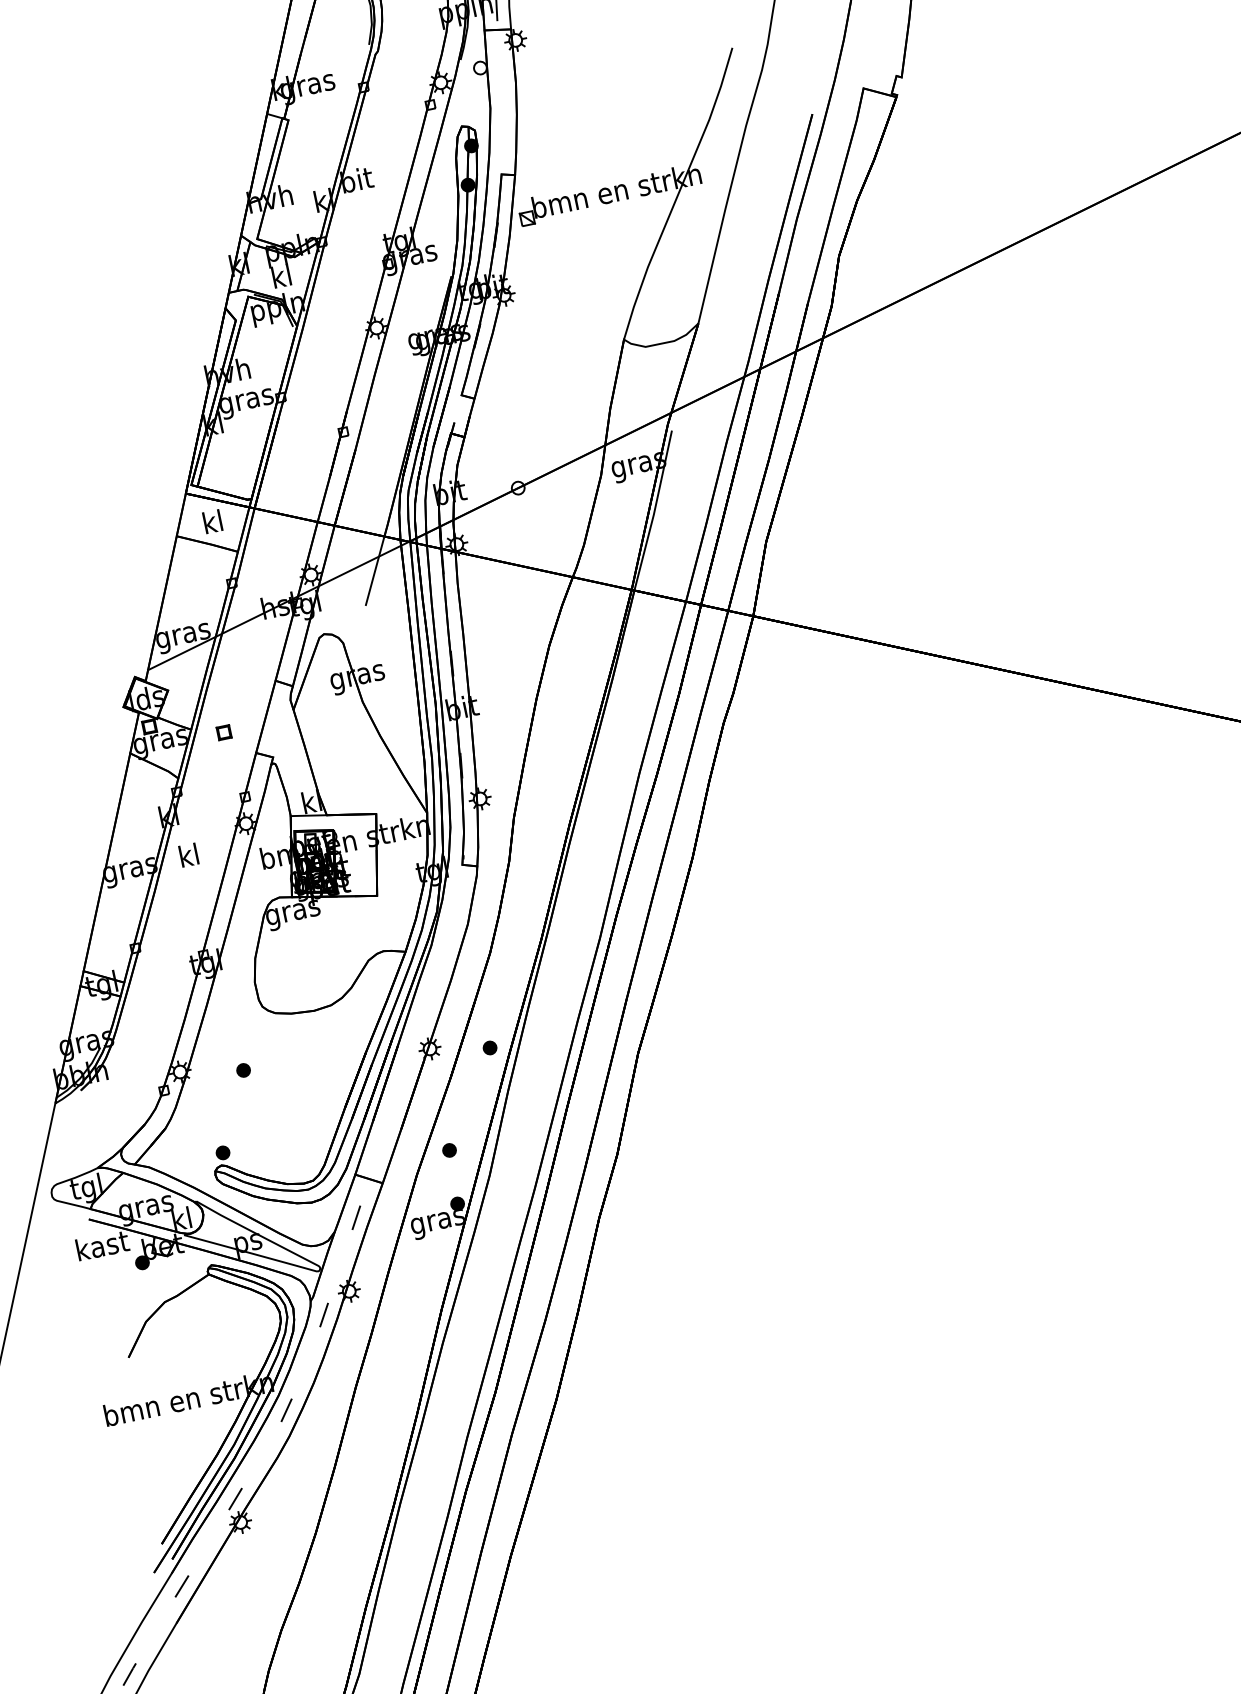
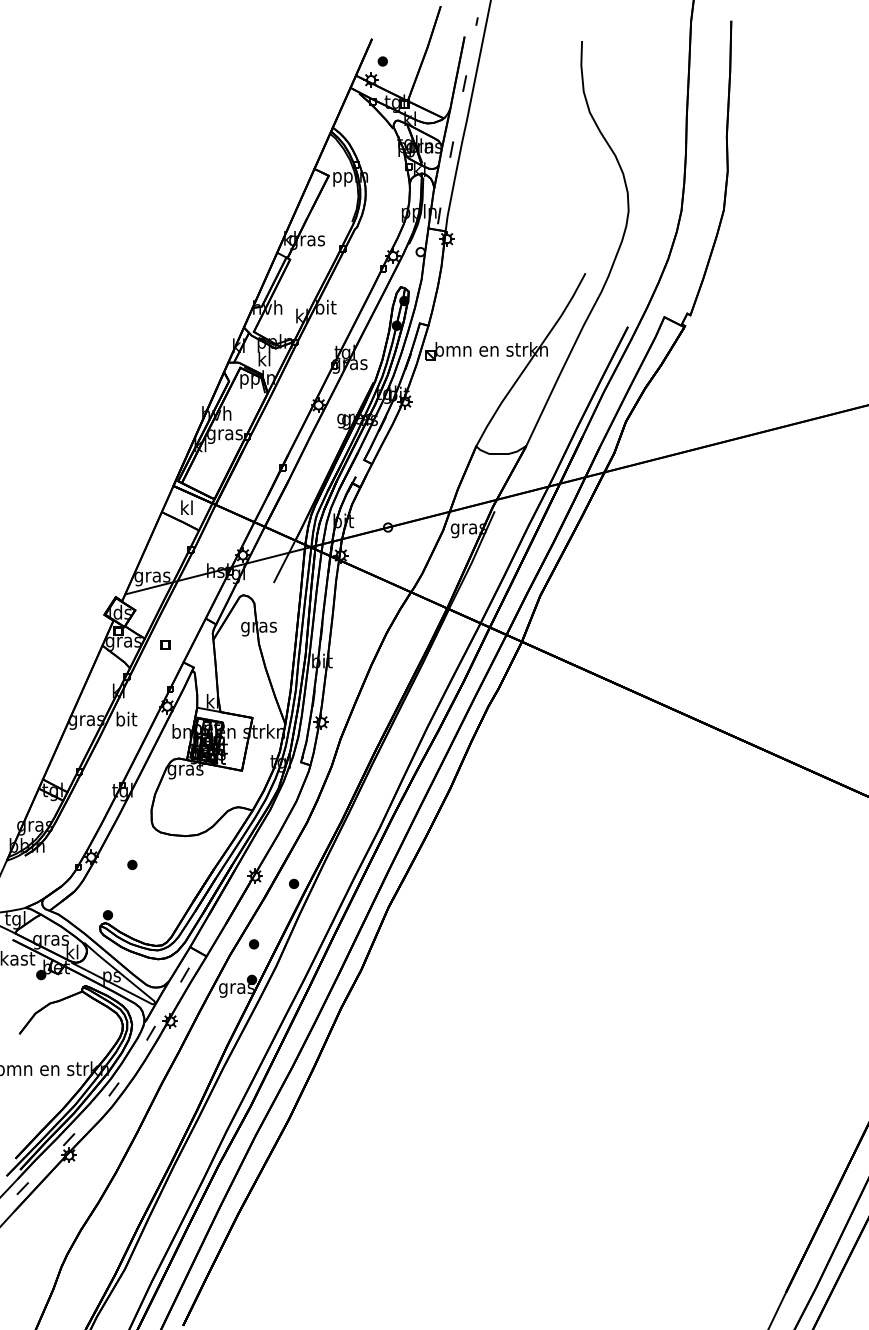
text: (188, 854) -> (126, 718), kl -> bit

